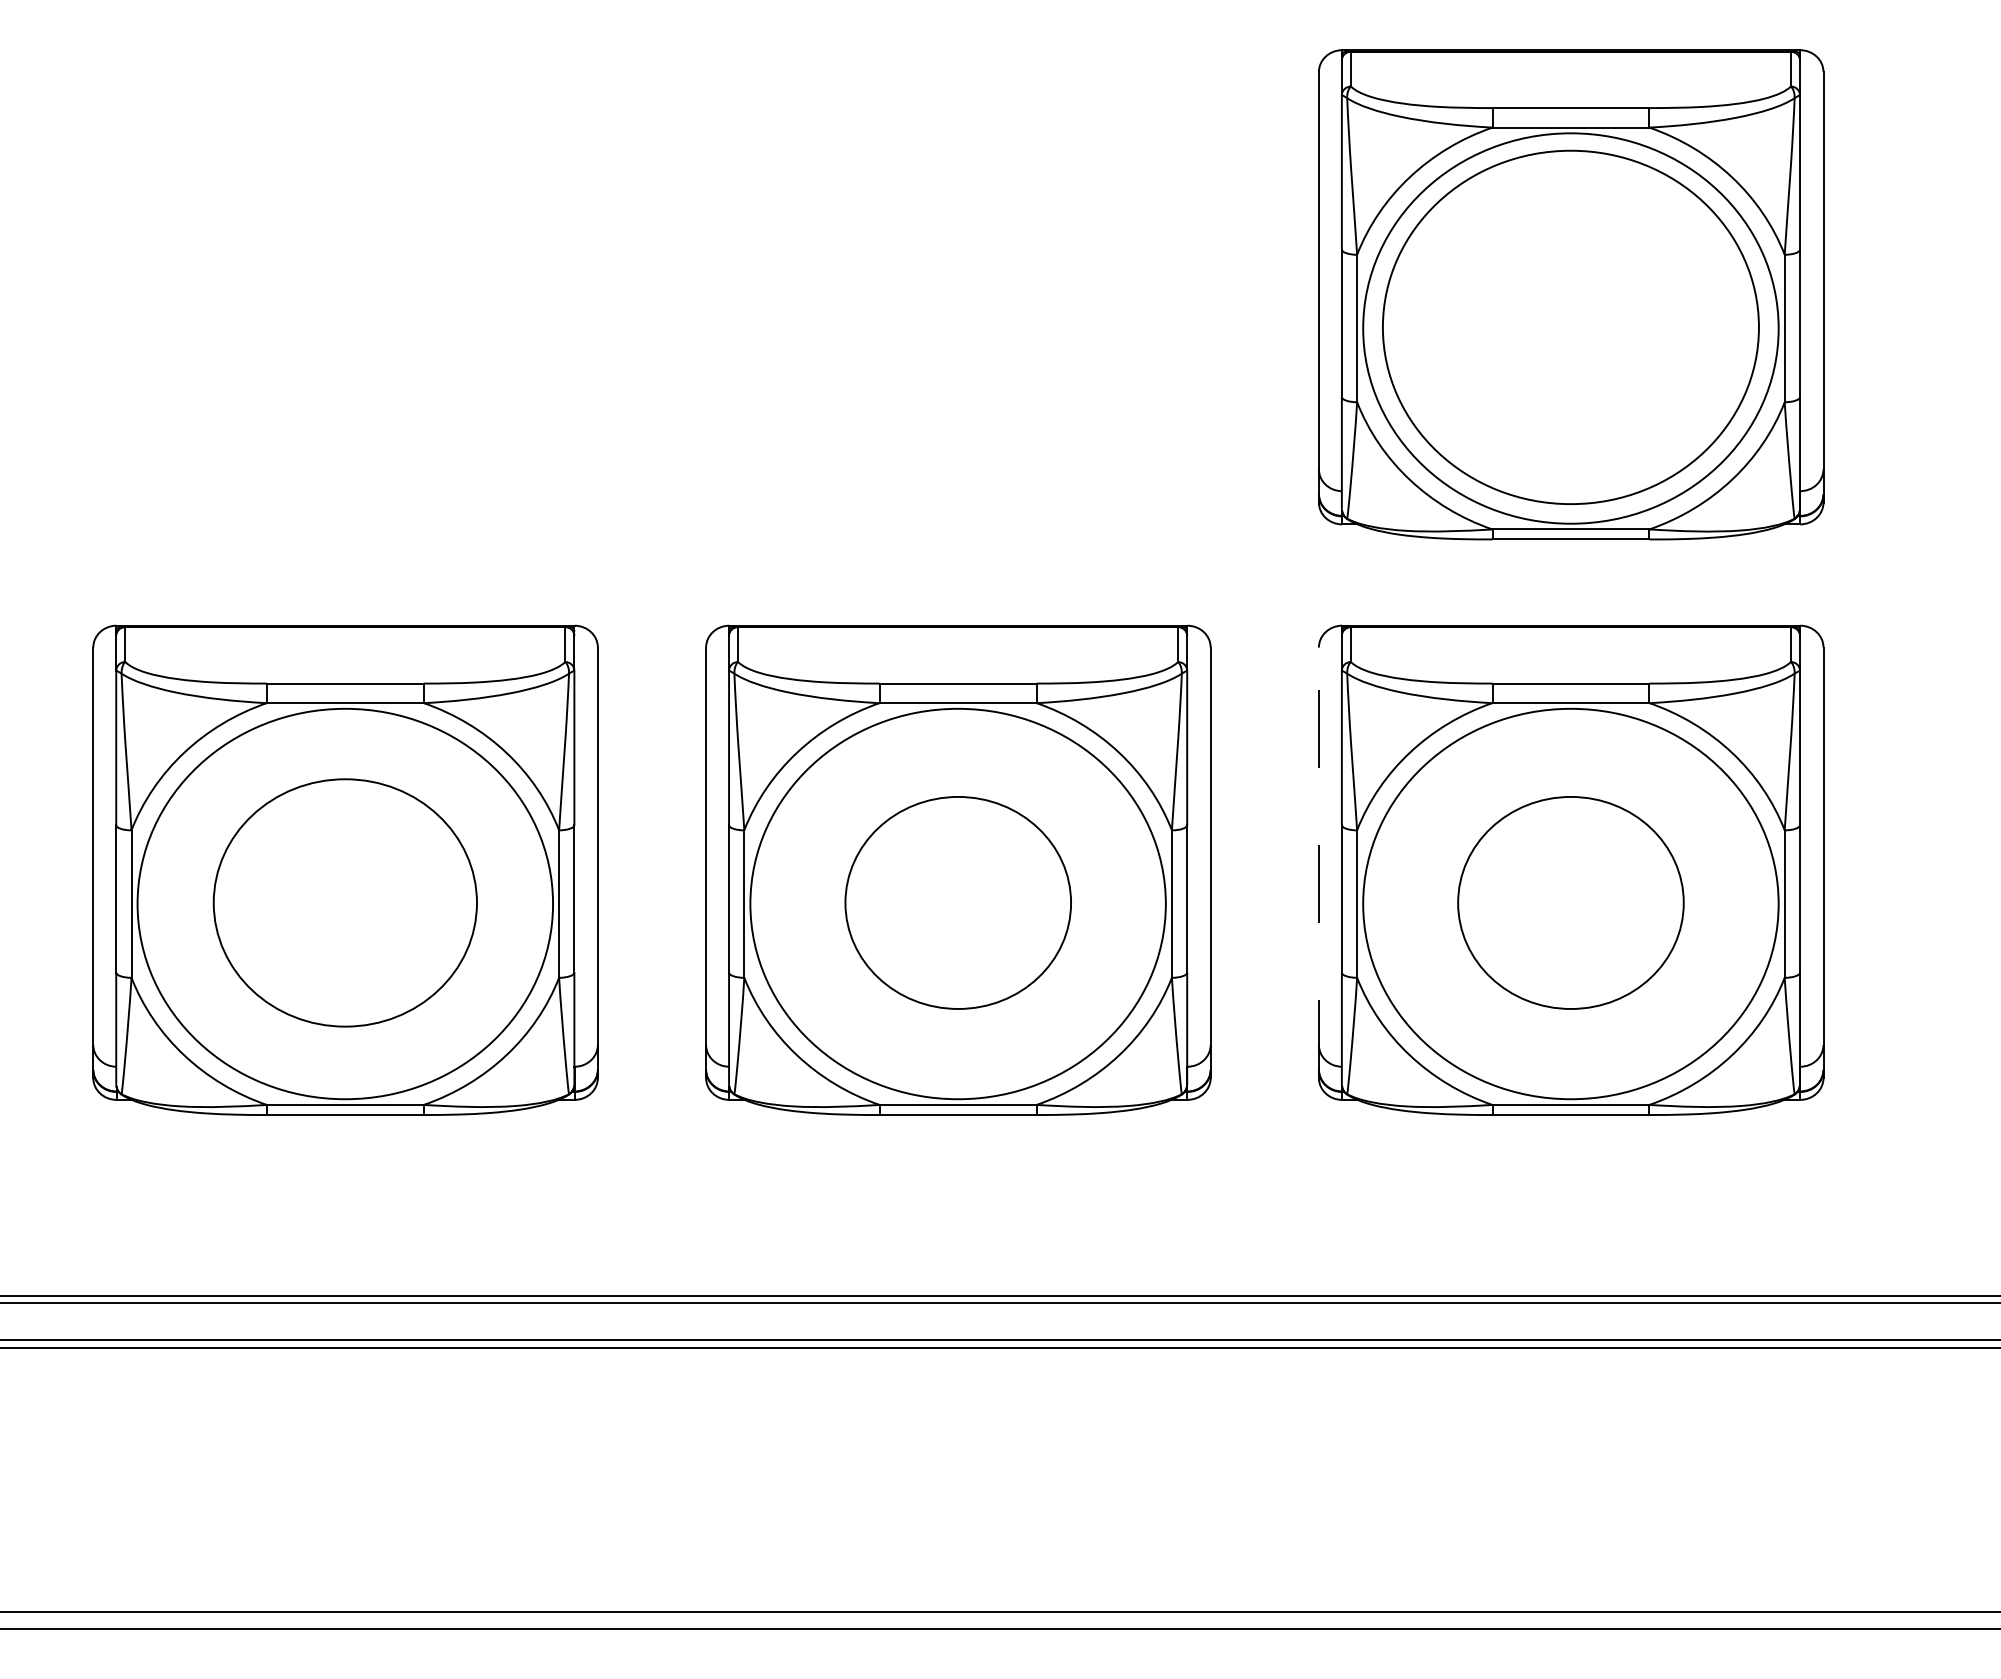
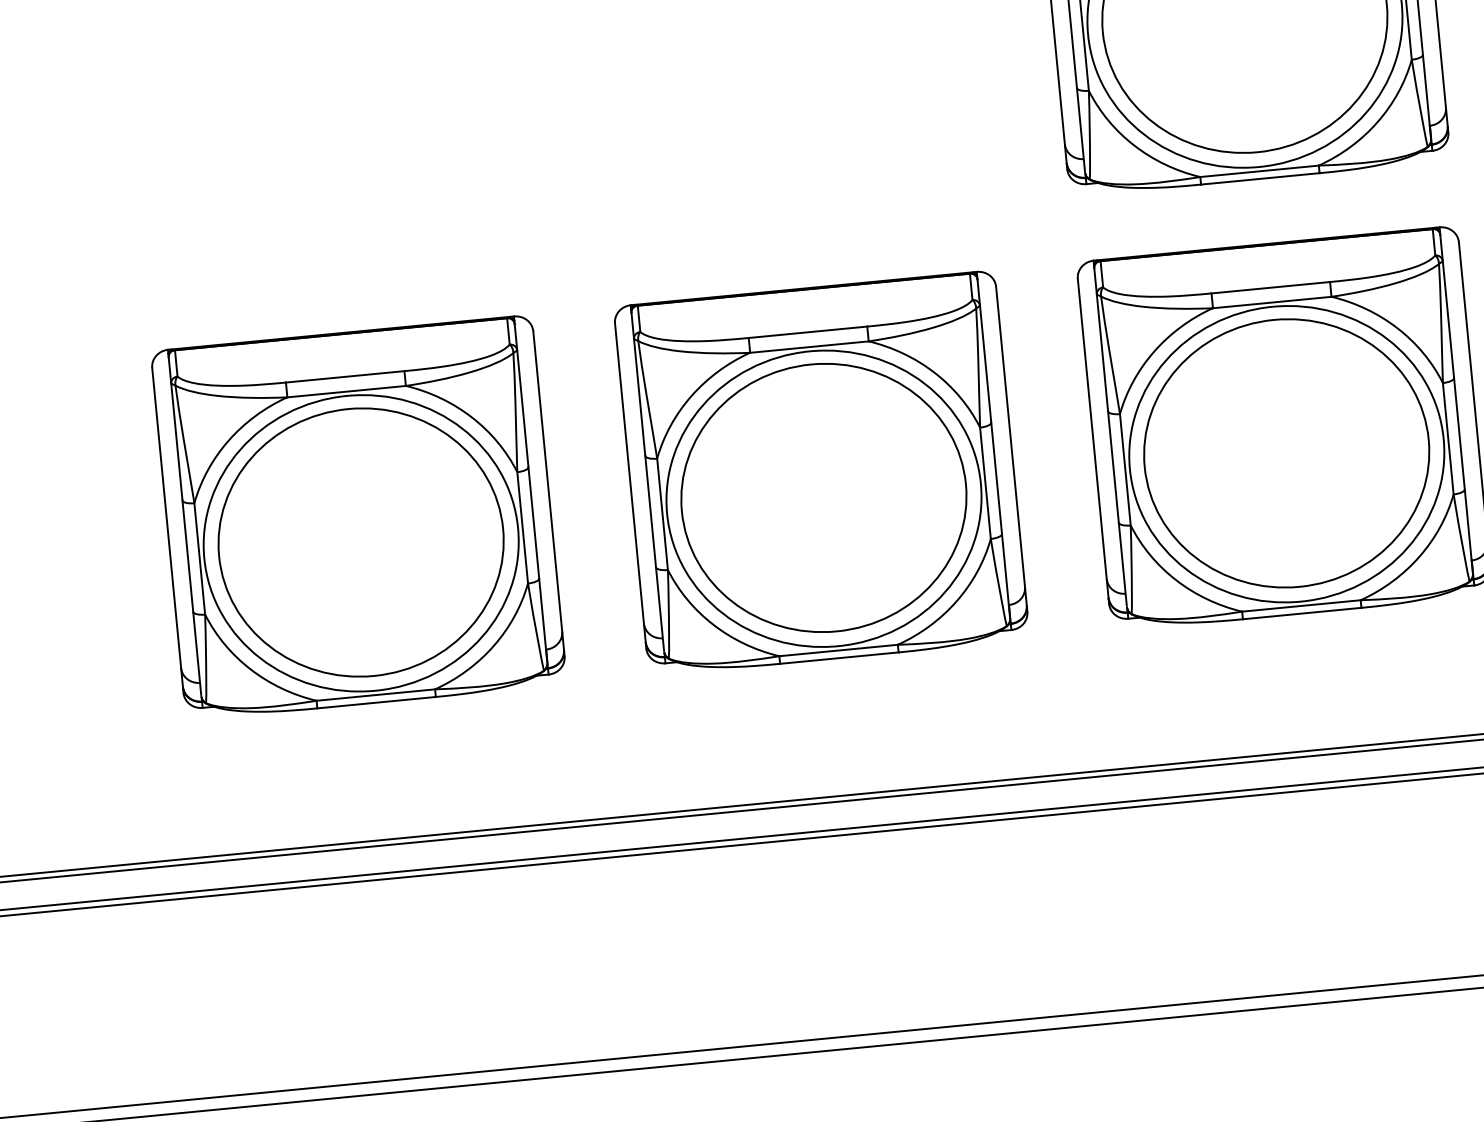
line: (1318, 862) -> (1093, 441), dashed -> solid
part: (345, 902) -> (361, 542), size x1.43
part: (958, 902) -> (824, 497), size x1.67
part: (1570, 902) -> (1286, 453), size x1.67

